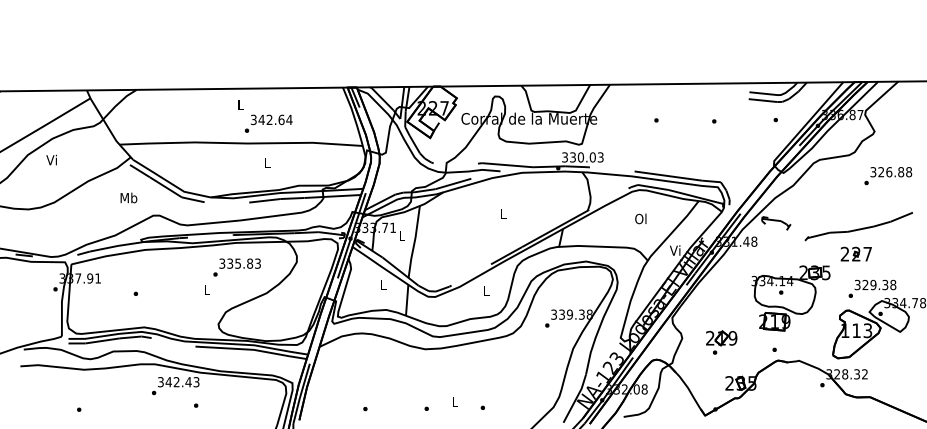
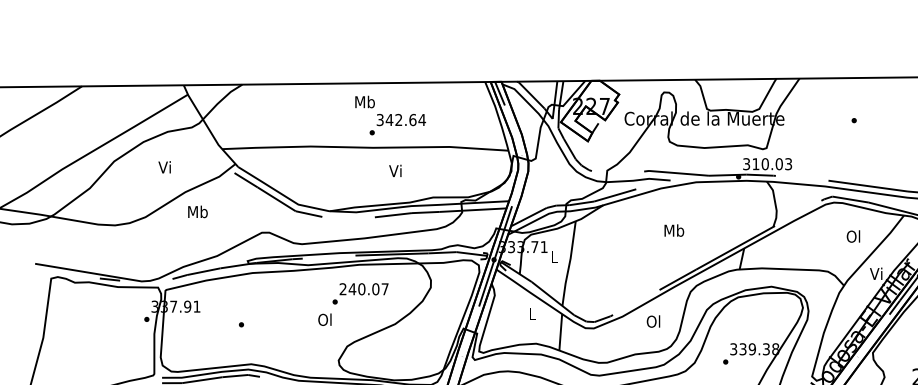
text: (240, 104) -> (364, 101), L -> Mb
text: (572, 157) -> (755, 164), 330.03 -> 310.03
text: (51, 159) -> (164, 166), moved
text: (266, 162) -> (395, 170), L -> Vi
text: (128, 197) -> (197, 211), moved
text: (503, 213) -> (674, 230), L -> Mb
text: (640, 218) -> (853, 236), moved
text: (239, 263) -> (363, 289), 335.83 -> 240.07
text: (206, 289) -> (324, 319), L -> Ol
text: (485, 290) -> (652, 320), L -> Ol

